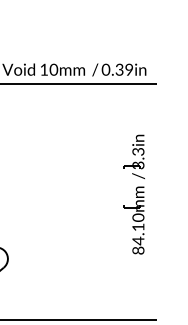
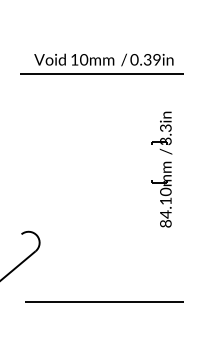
part: (133, 194) -> (161, 169), moved

